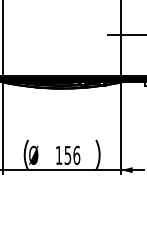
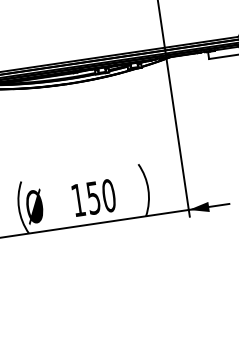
text: (76, 154) -> (108, 194), 156 -> 150

